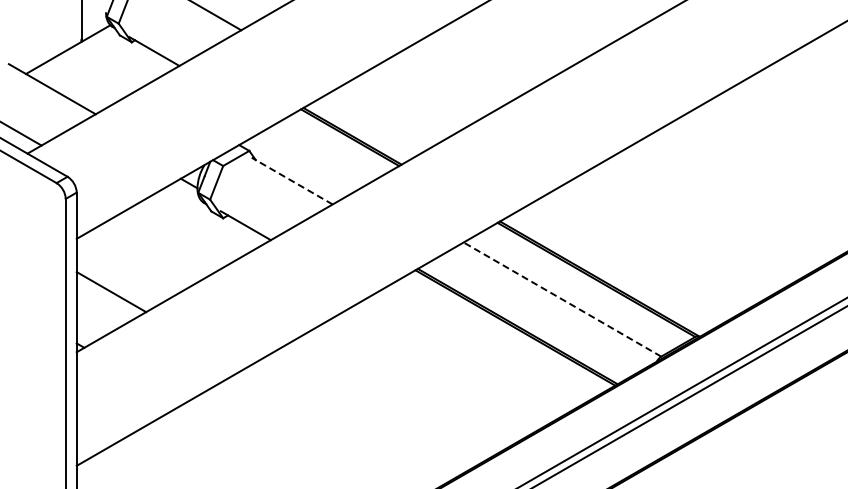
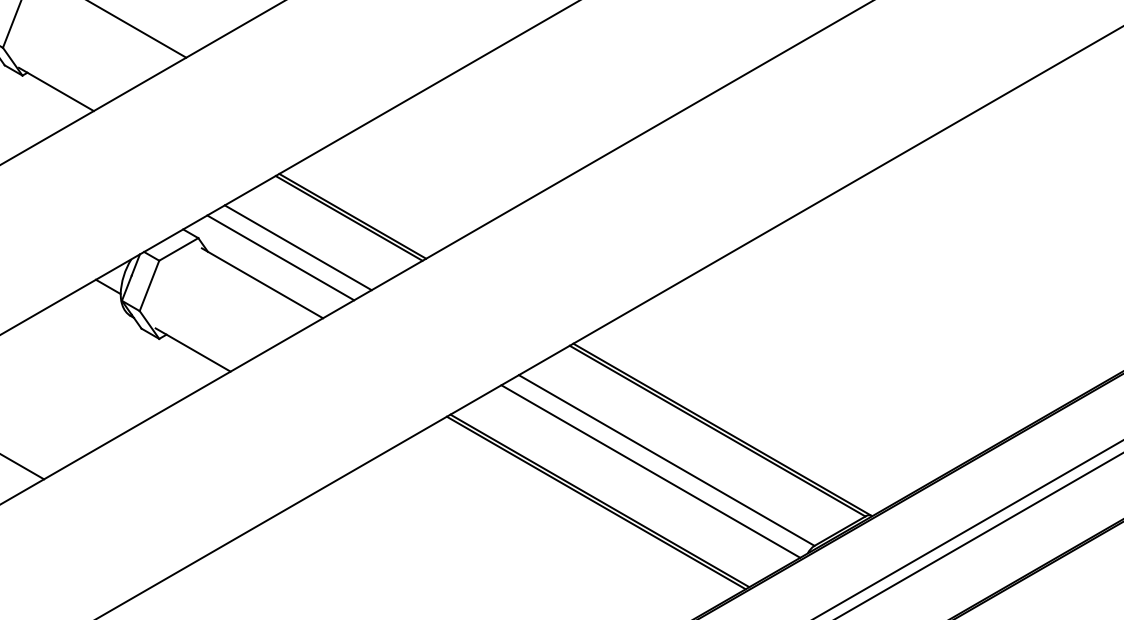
line: (316, 157) -> (298, 247), added
line: (304, 163) -> (280, 256), added
line: (292, 181) -> (262, 283), dashed -> solid
line: (562, 299) -> (666, 460), dashed -> solid
line: (551, 306) -> (650, 470), added

